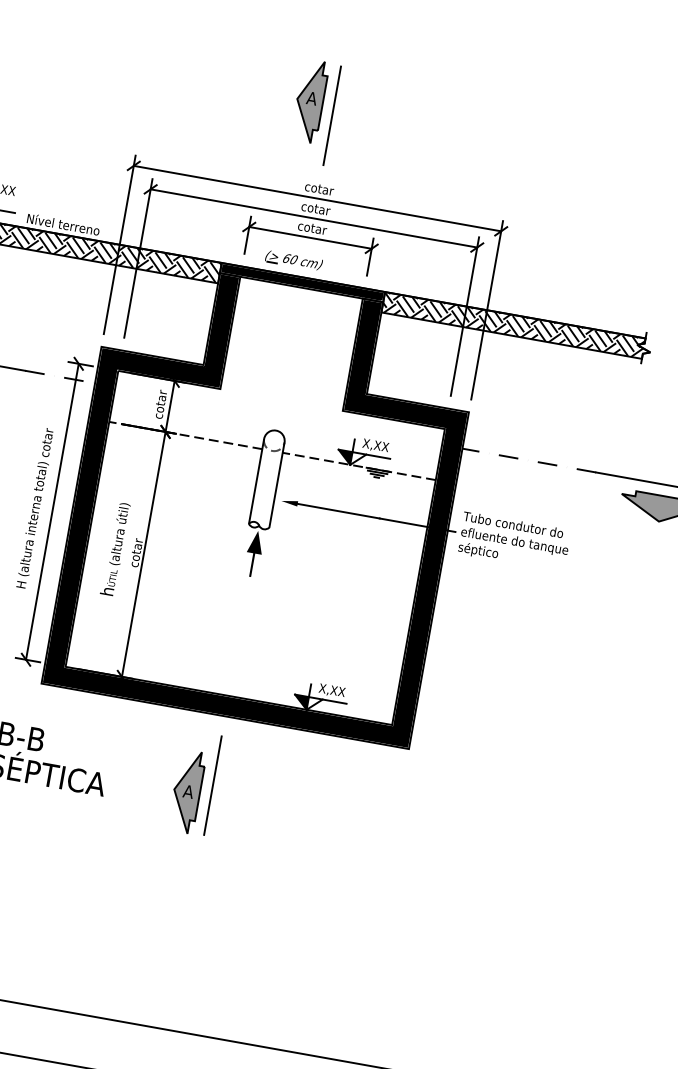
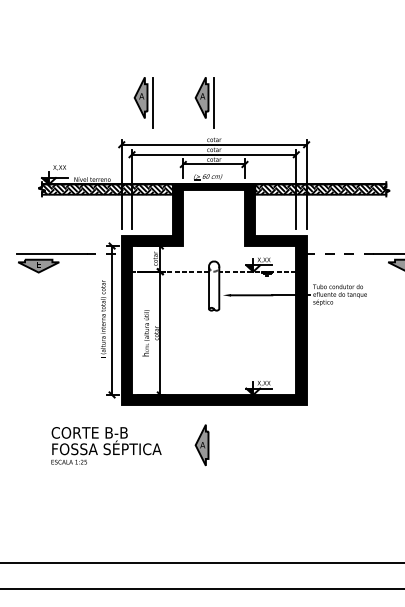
part: (192, 89) -> (143, 102), added
fill: (252, 553) -> (213, 323), removed
line: (213, 784) -> (214, 439), removed

